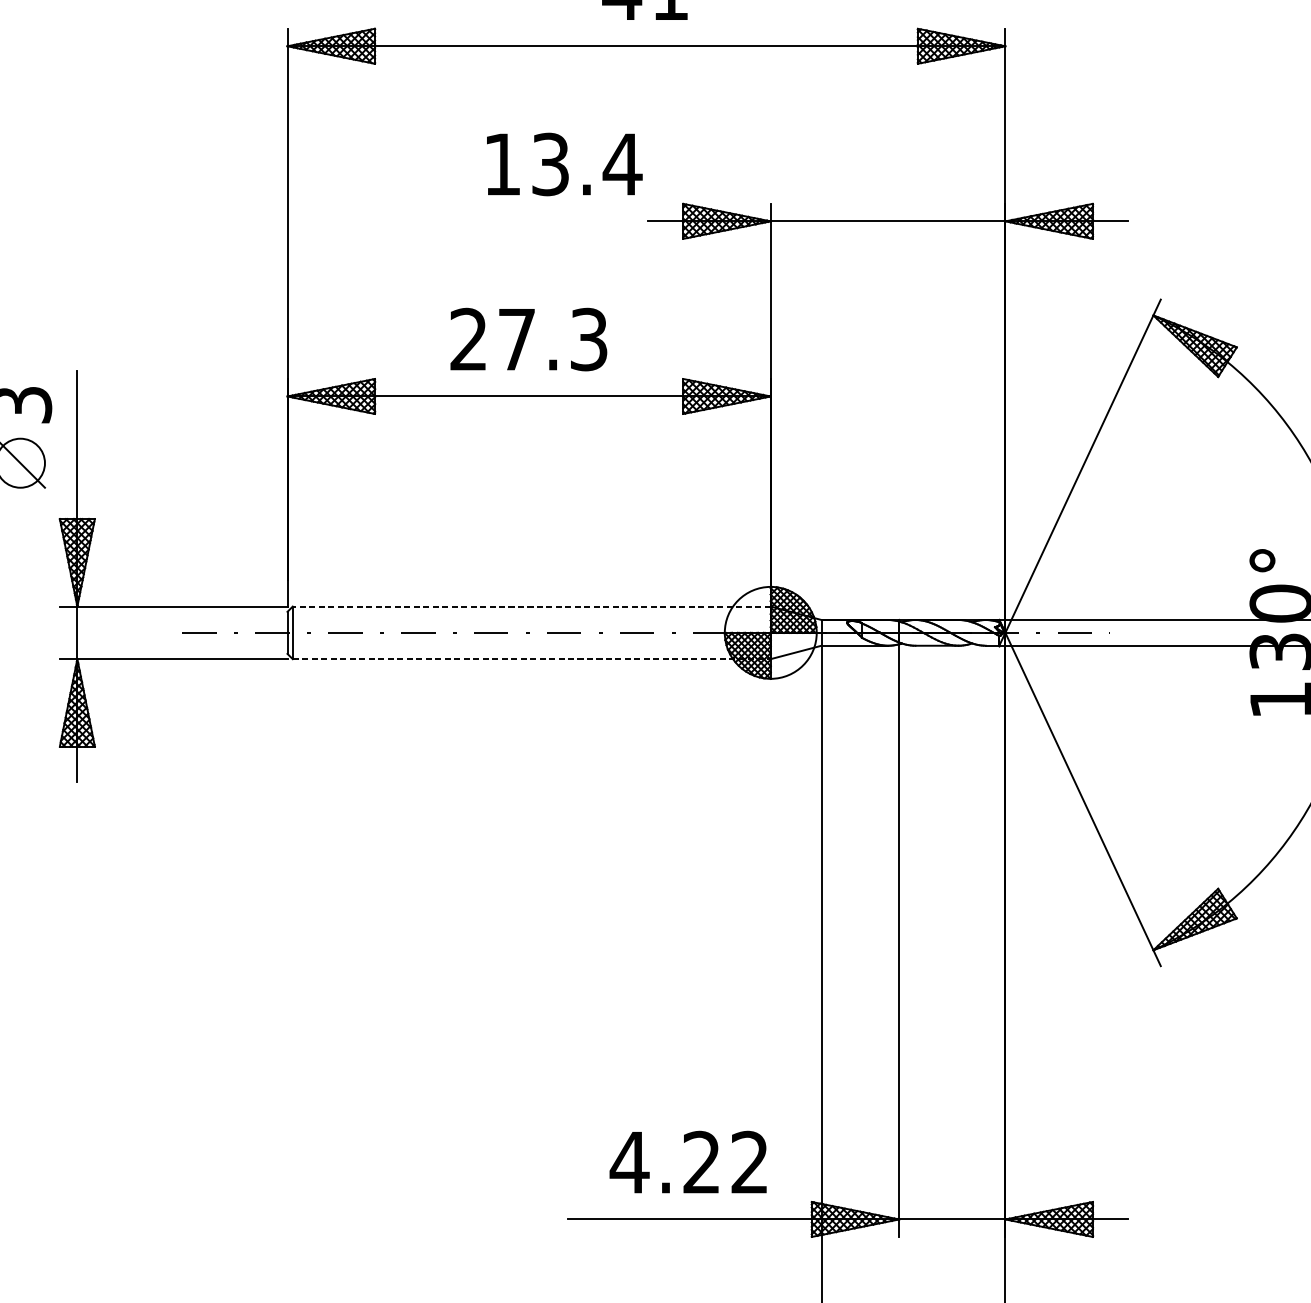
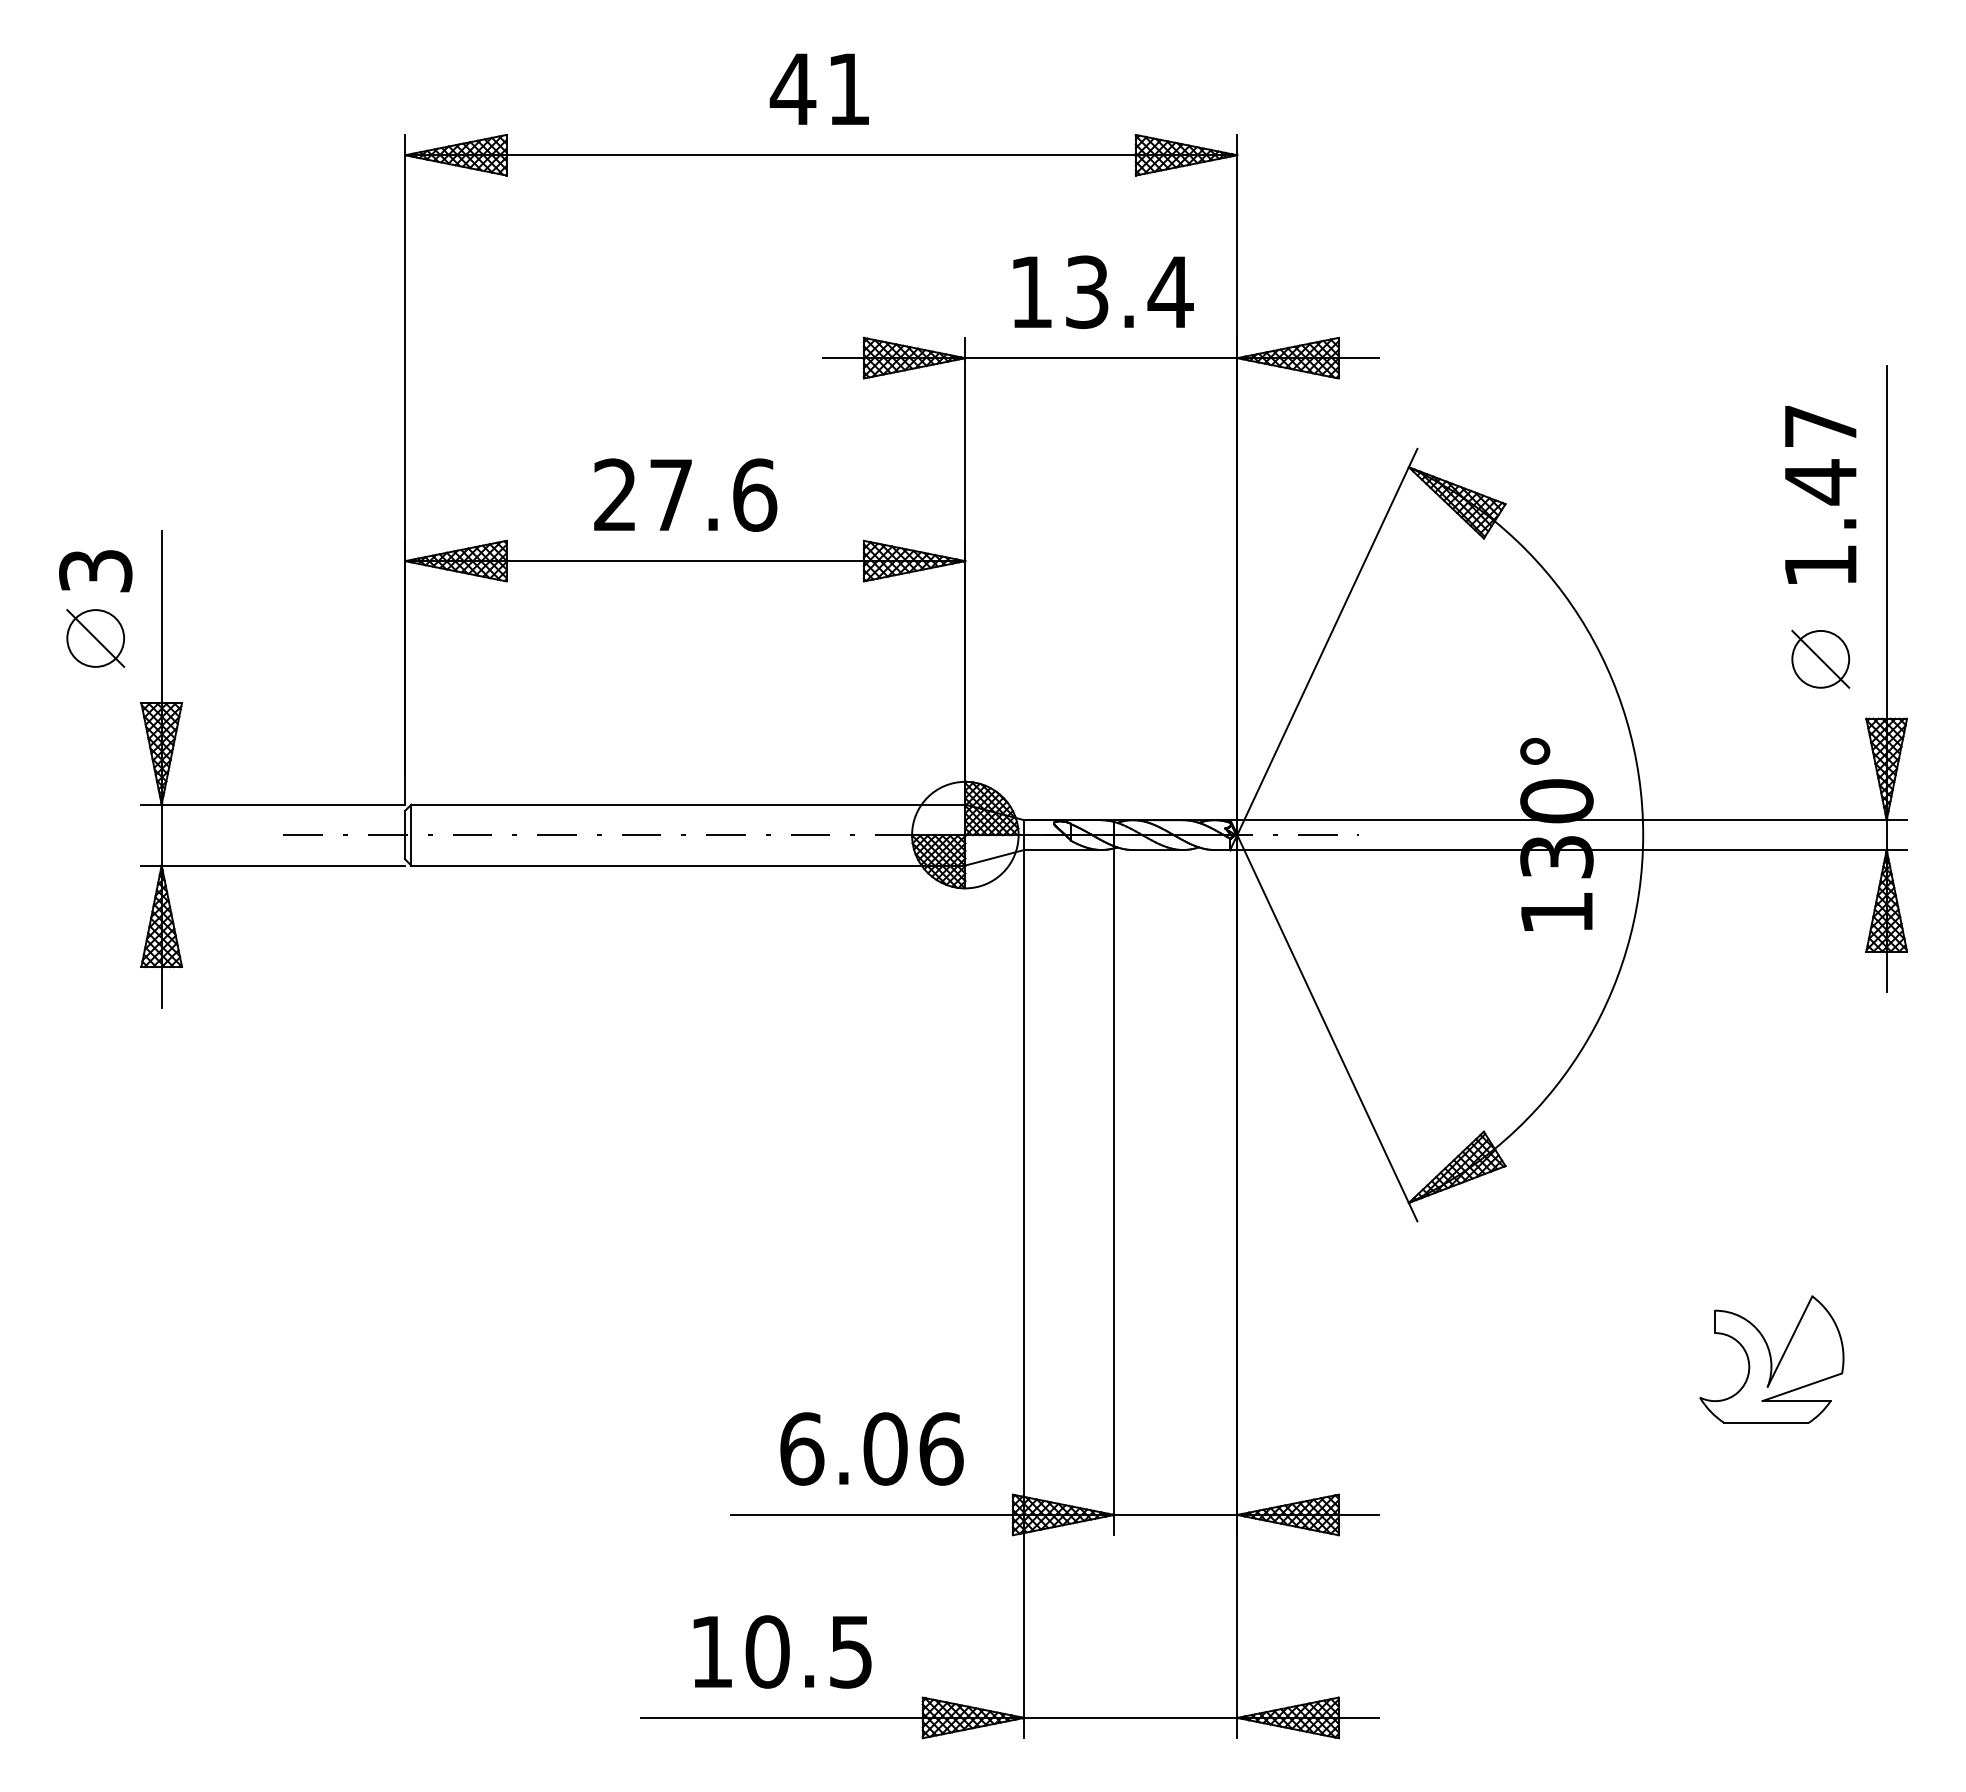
text: (564, 164) -> (1103, 292), moved
text: (589, 338) -> (755, 494), 27.3 -> 27.6
line: (531, 606) -> (687, 804), dashed -> solid
line: (531, 659) -> (688, 865), dashed -> solid
text: (688, 1162) -> (870, 1448), 4.22 -> 6.06

